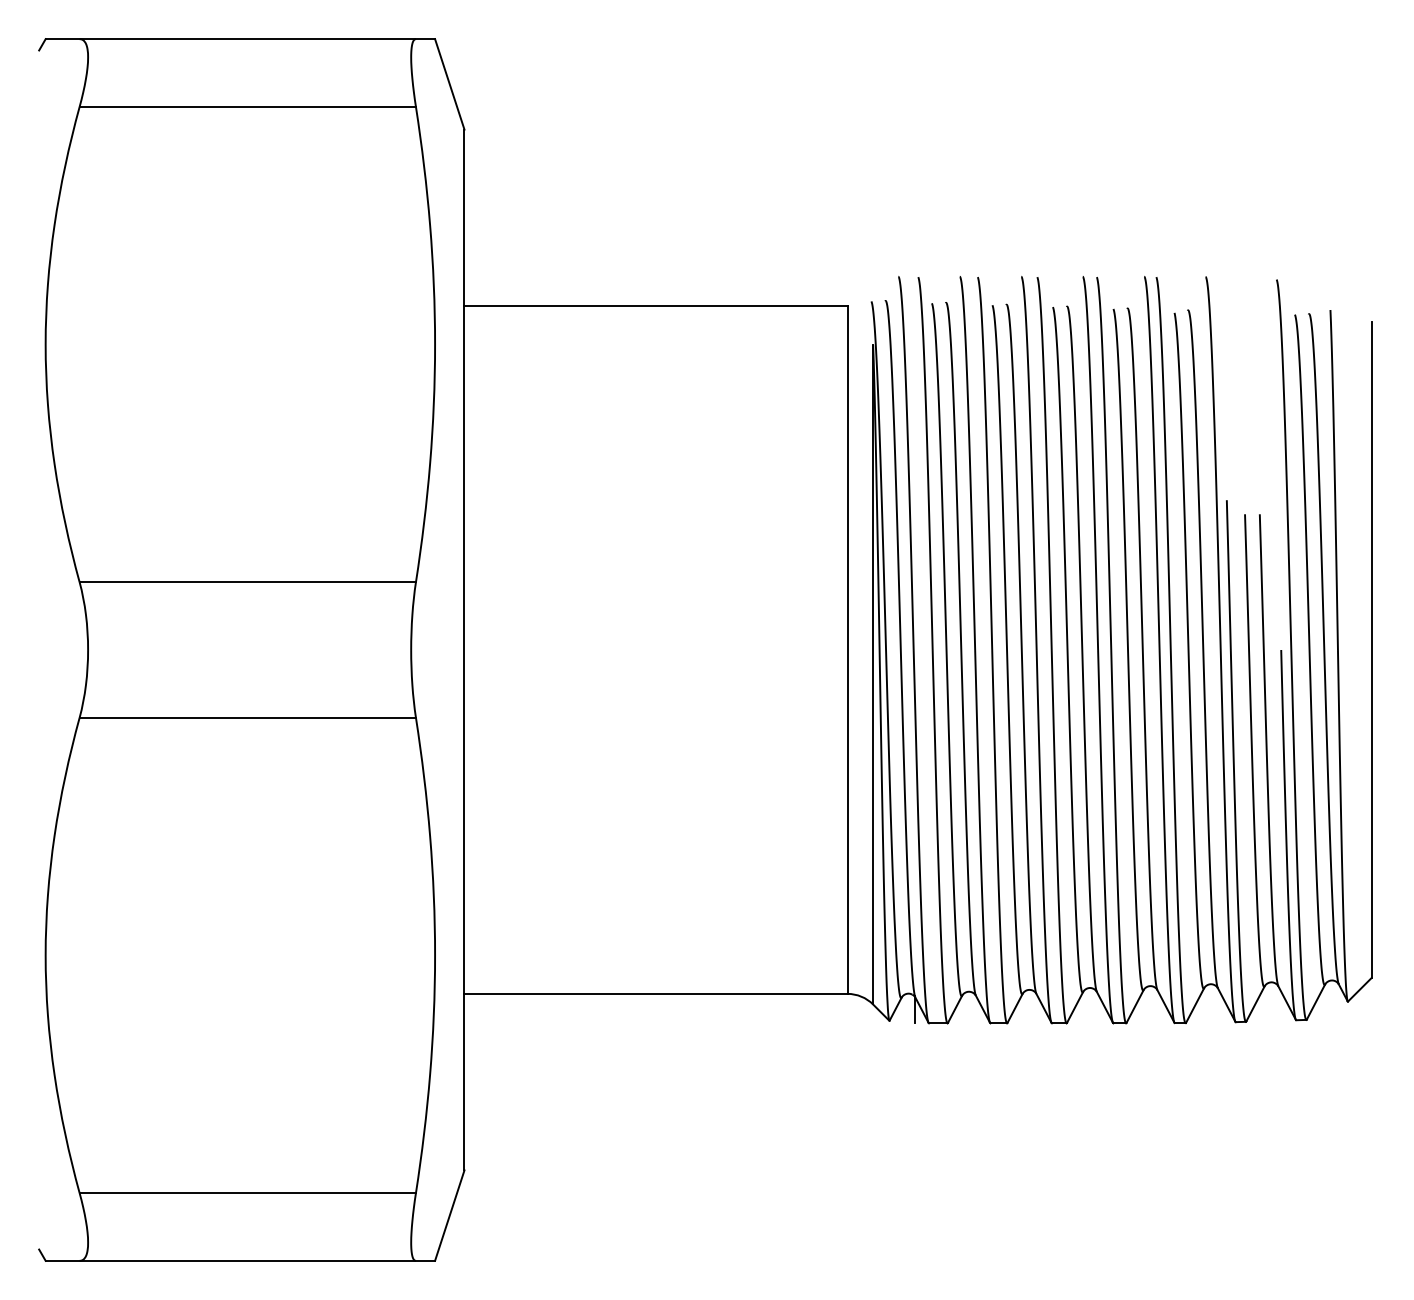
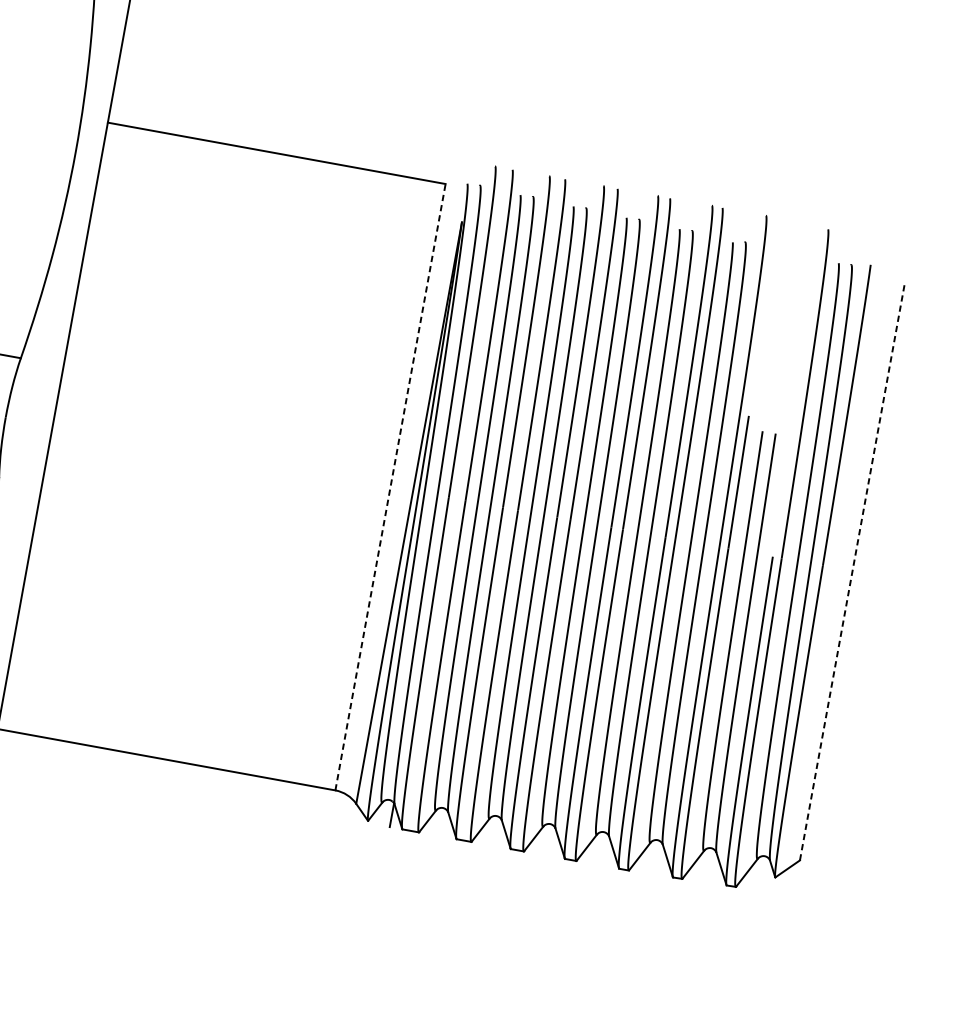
line: (1371, 649) -> (852, 570), solid -> dashed
line: (847, 650) -> (390, 487), solid -> dashed

